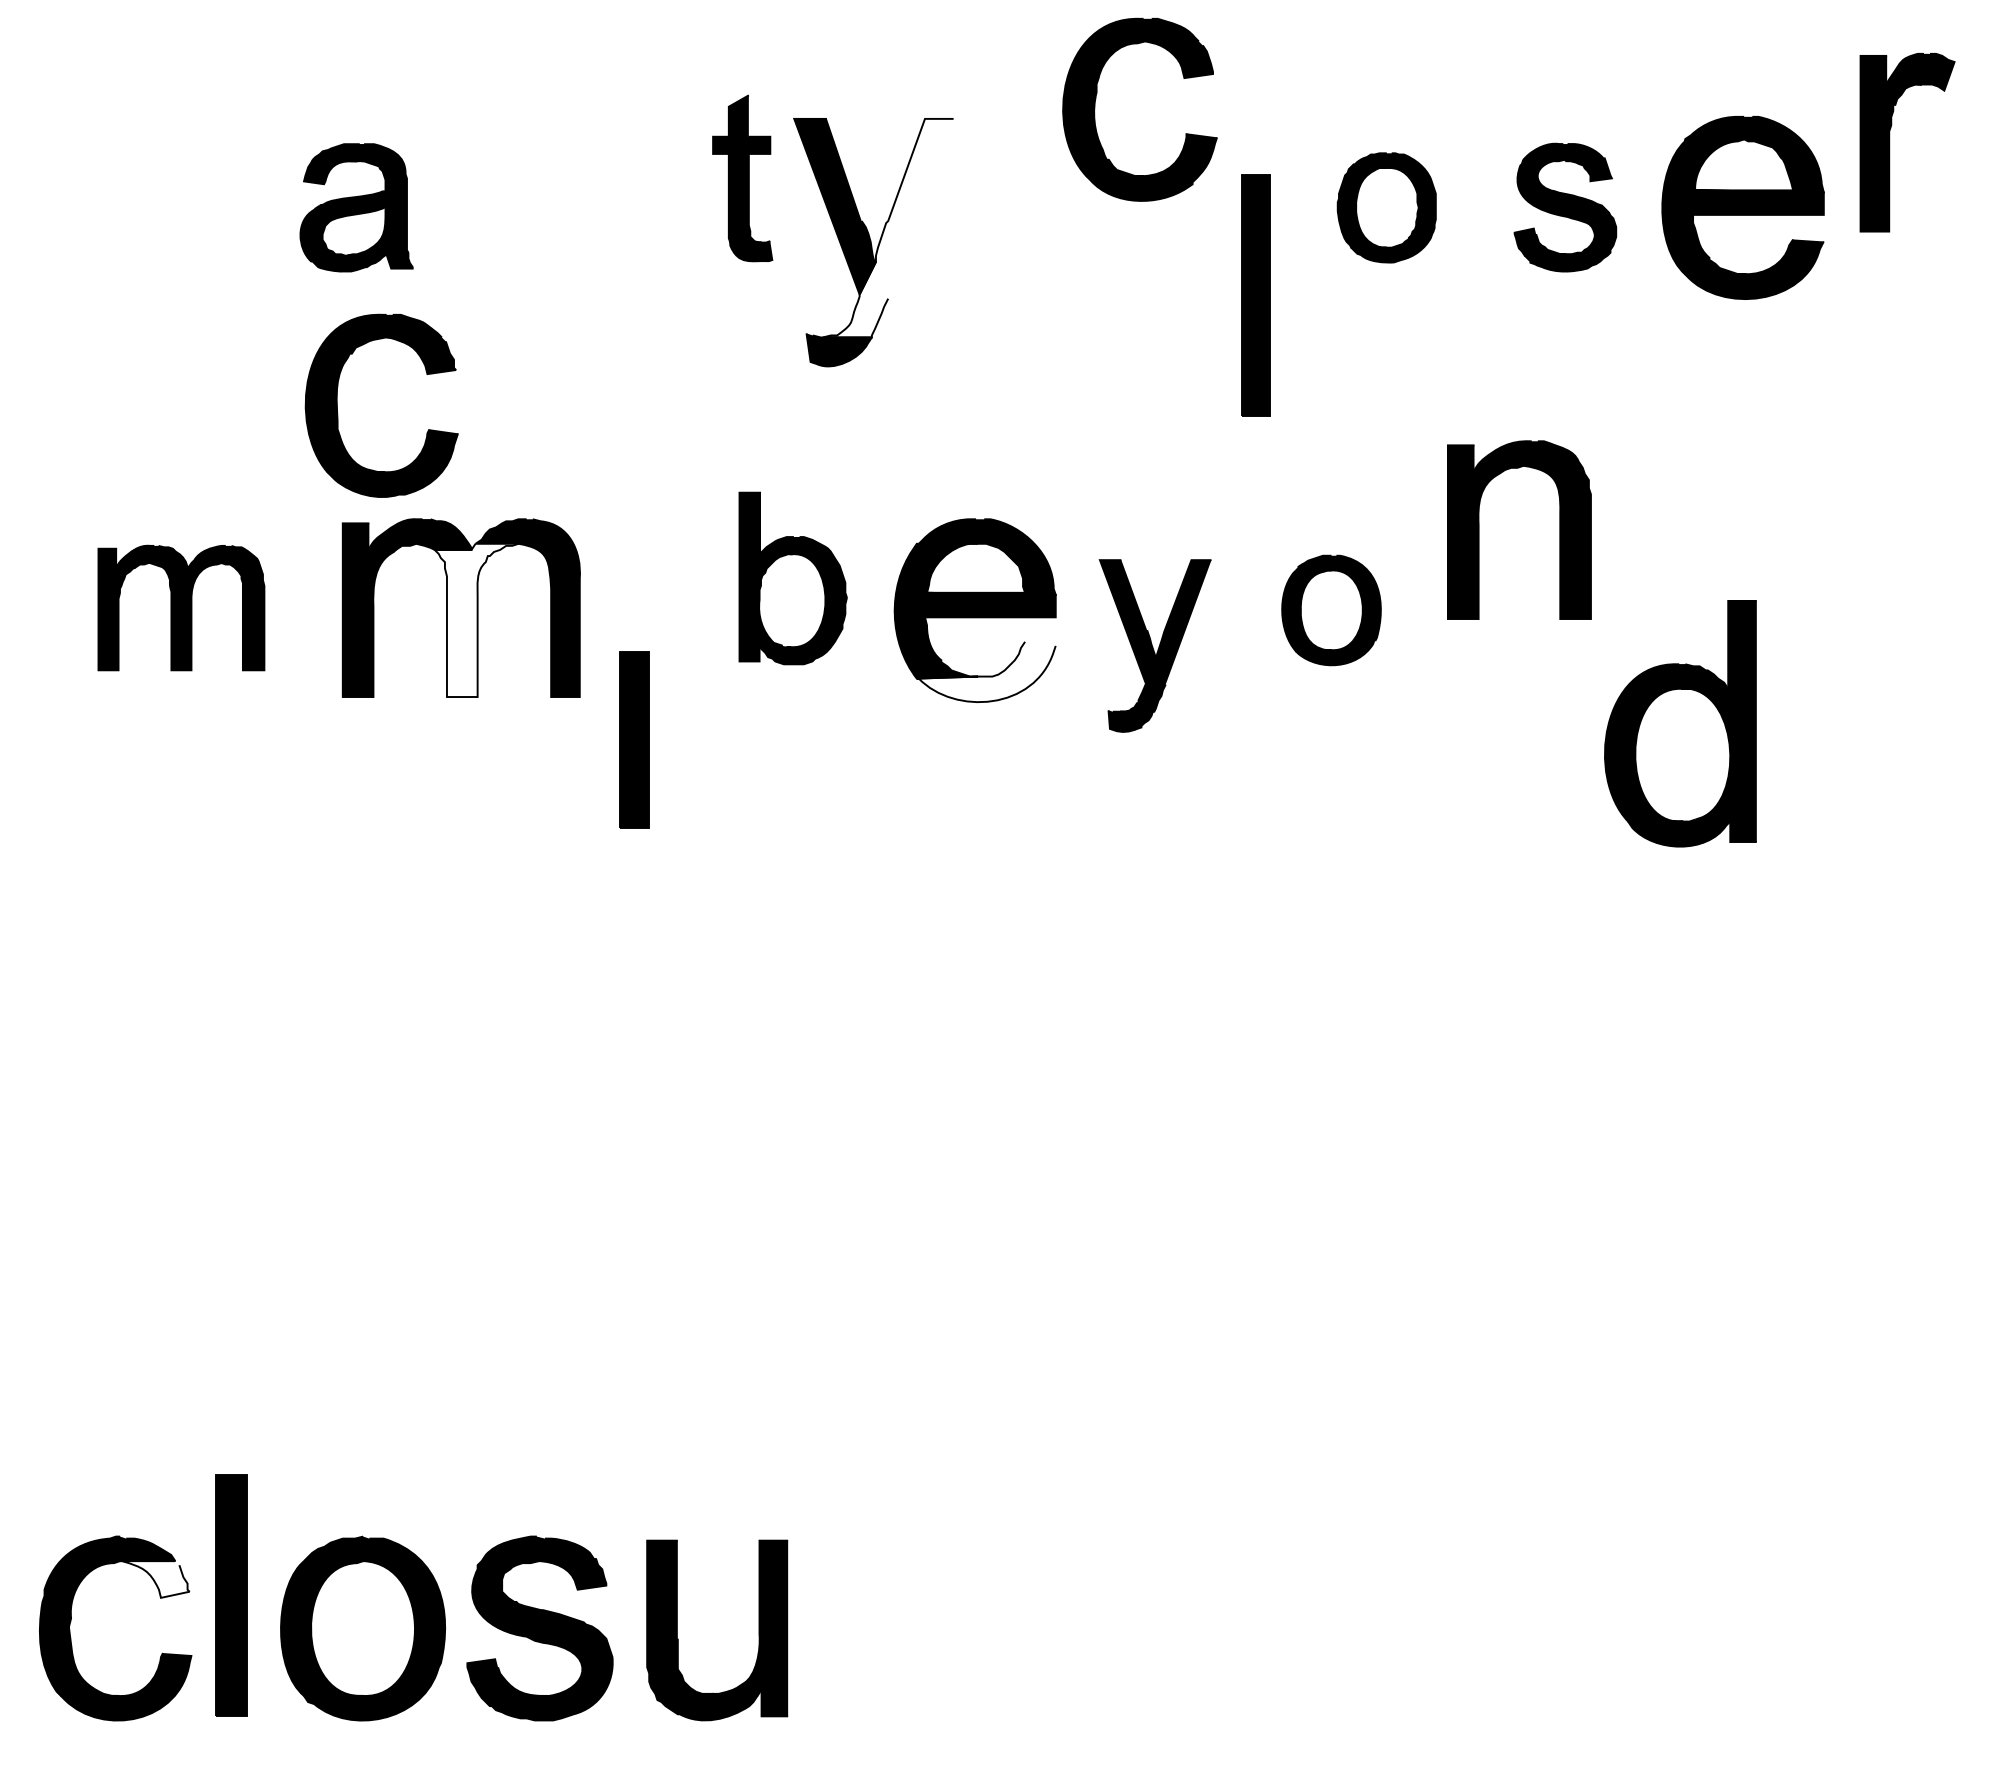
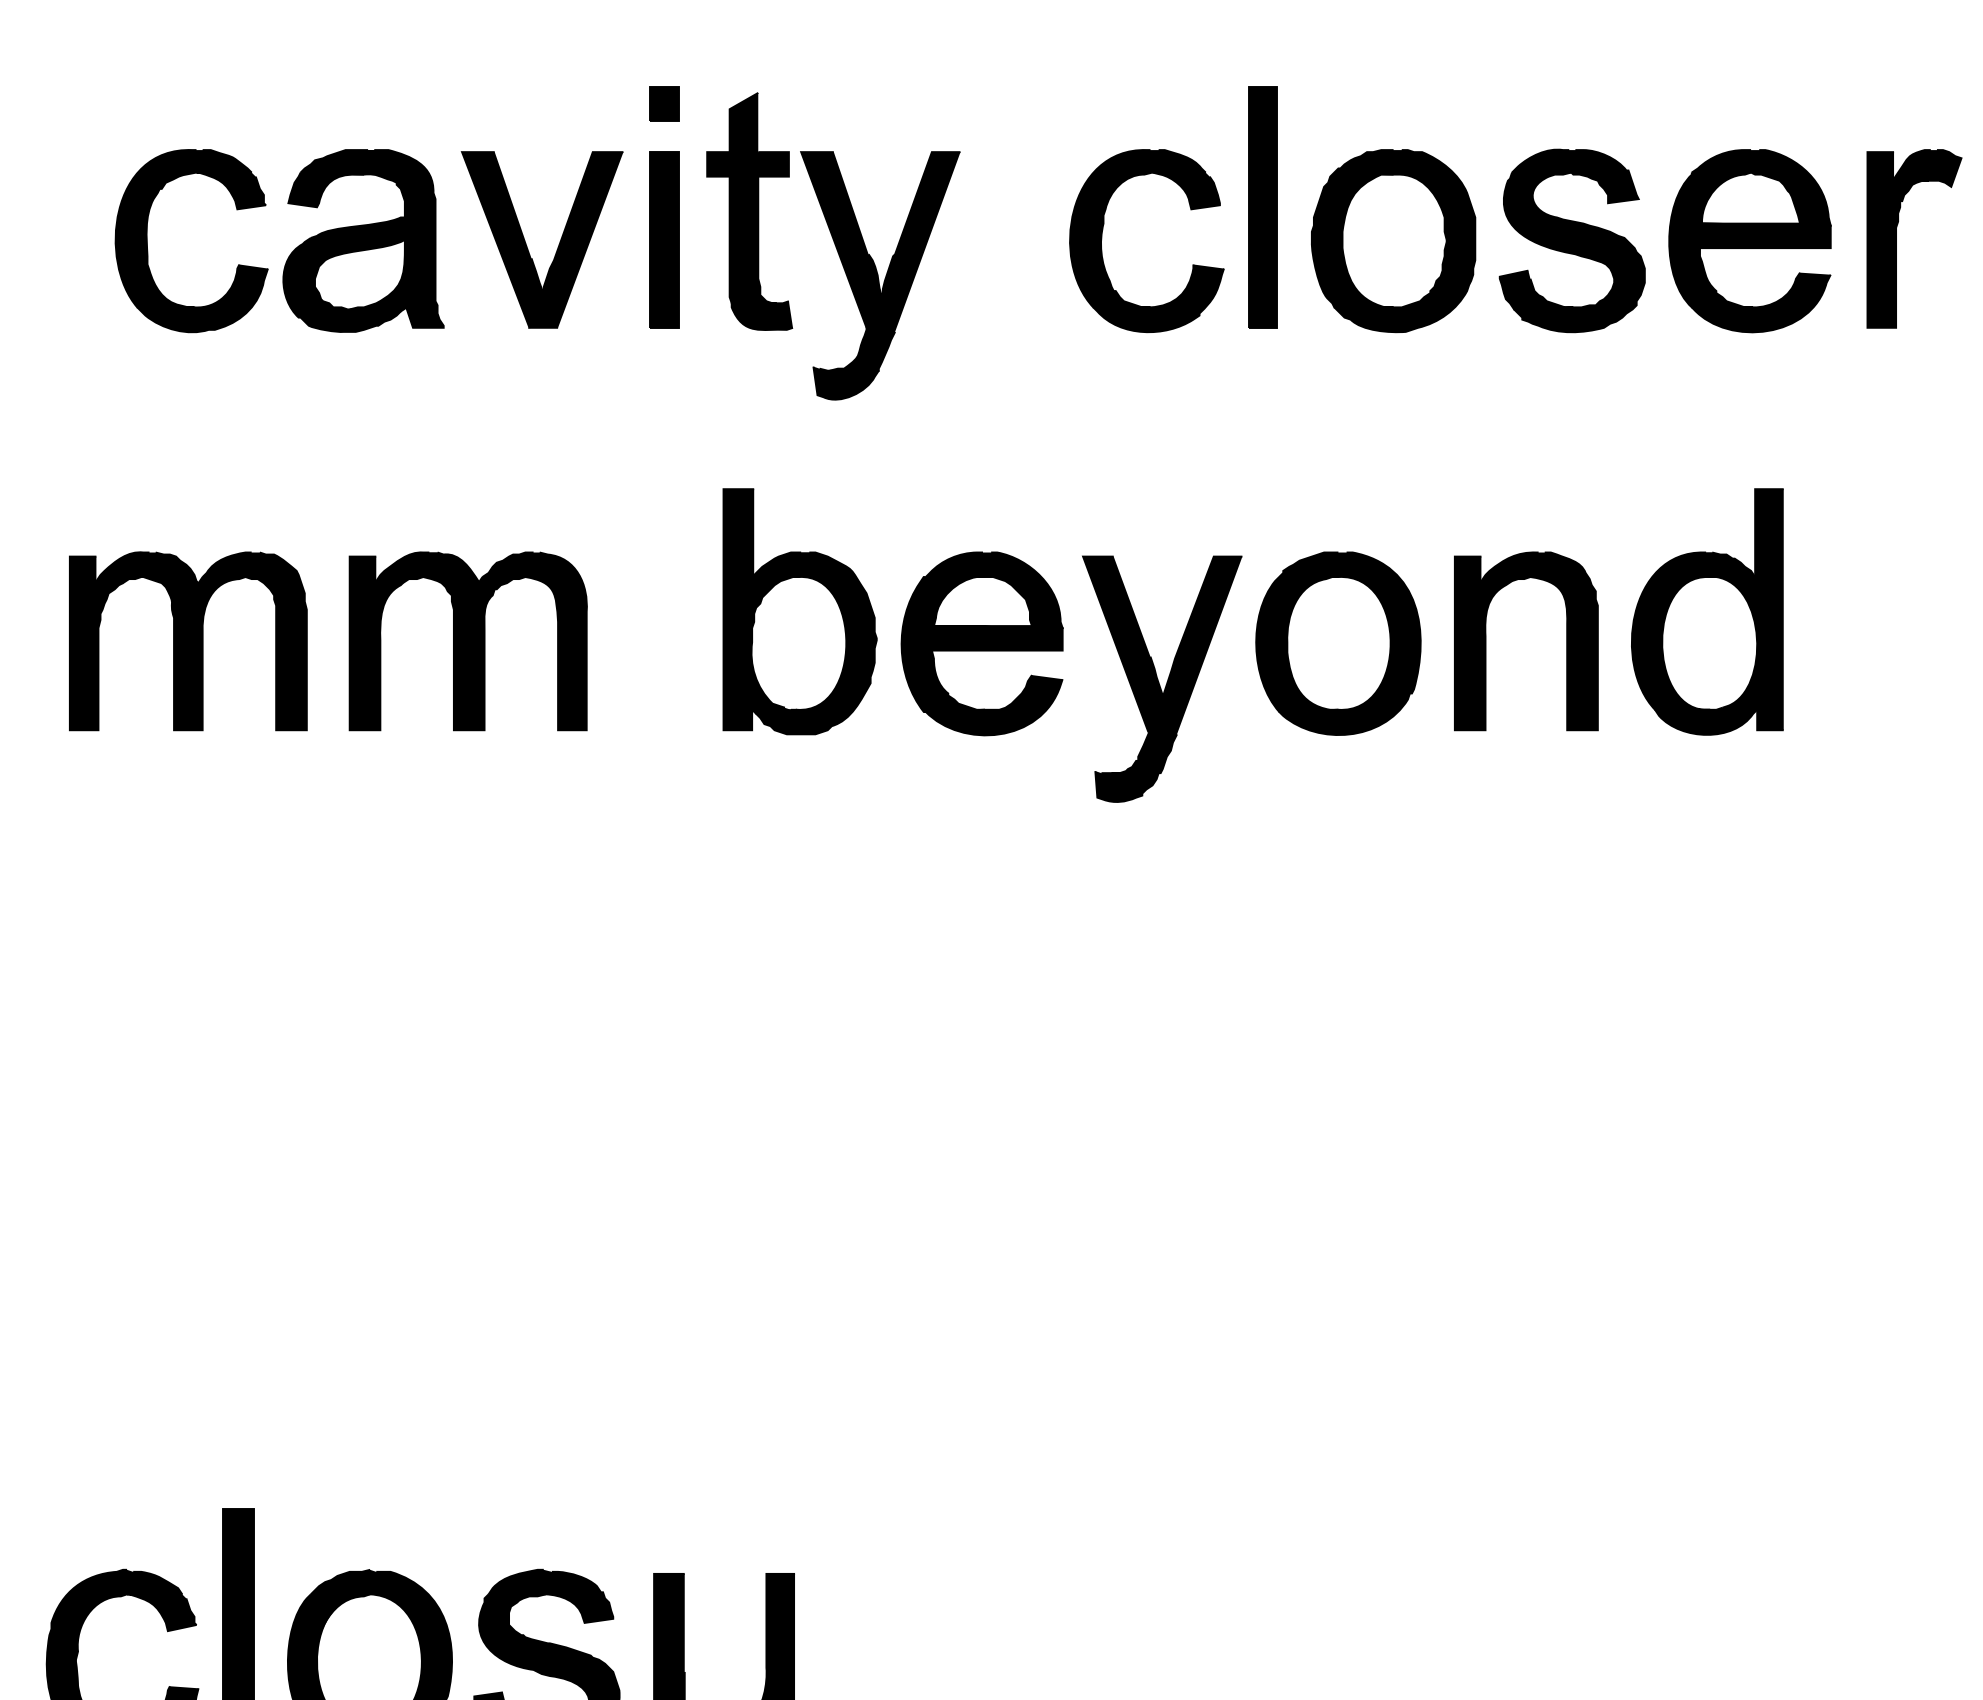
part: (657, 70) -> (664, 103), added
part: (1095, 109) -> (1102, 240), moved
part: (1890, 142) -> (1897, 238), moved
part: (742, 178) -> (749, 211), size x1.43
part: (356, 207) -> (363, 240), size x1.43
part: (1386, 207) -> (1393, 240), size x1.67
part: (1565, 207) -> (1572, 240), size x1.43
part: (520, 212) -> (527, 245), added
fill: (887, 227) -> (894, 260), added
part: (1255, 295) -> (1262, 207), moved
part: (338, 413) -> (148, 248), moved
part: (1479, 529) -> (1486, 640), moved
part: (792, 578) -> (799, 611), size x1.43
part: (181, 607) -> (188, 640), size x1.43
part: (1331, 610) -> (1338, 643), size x1.67
fill: (476, 620) -> (483, 653), added
part: (1155, 645) -> (1162, 678), size x1.43
fill: (985, 671) -> (992, 704), added
part: (1680, 723) -> (1707, 611), moved
part: (634, 739) -> (664, 239), moved
fill: (154, 1579) -> (161, 1612), added

